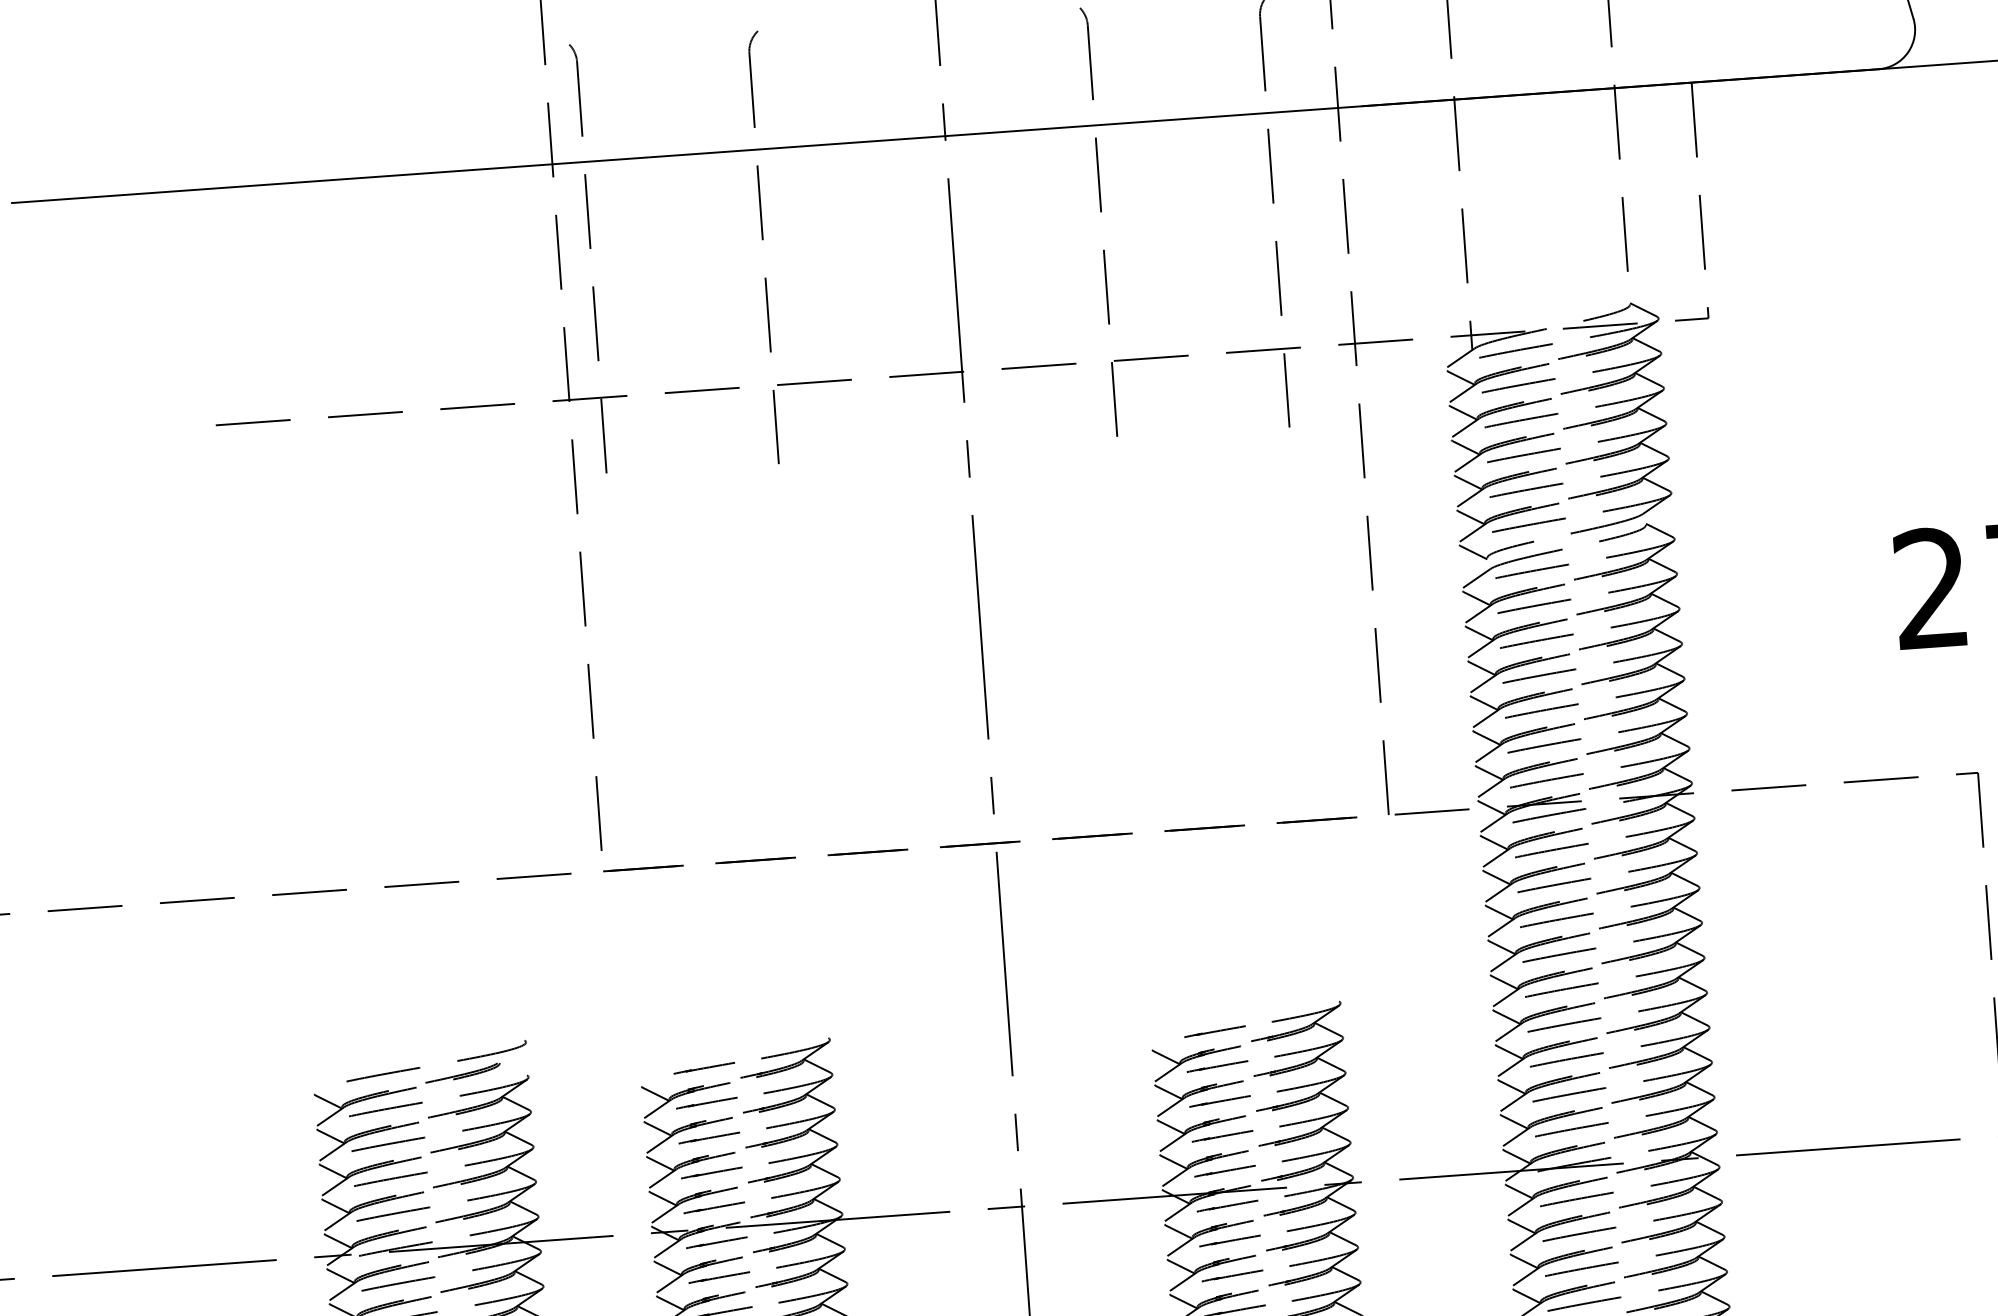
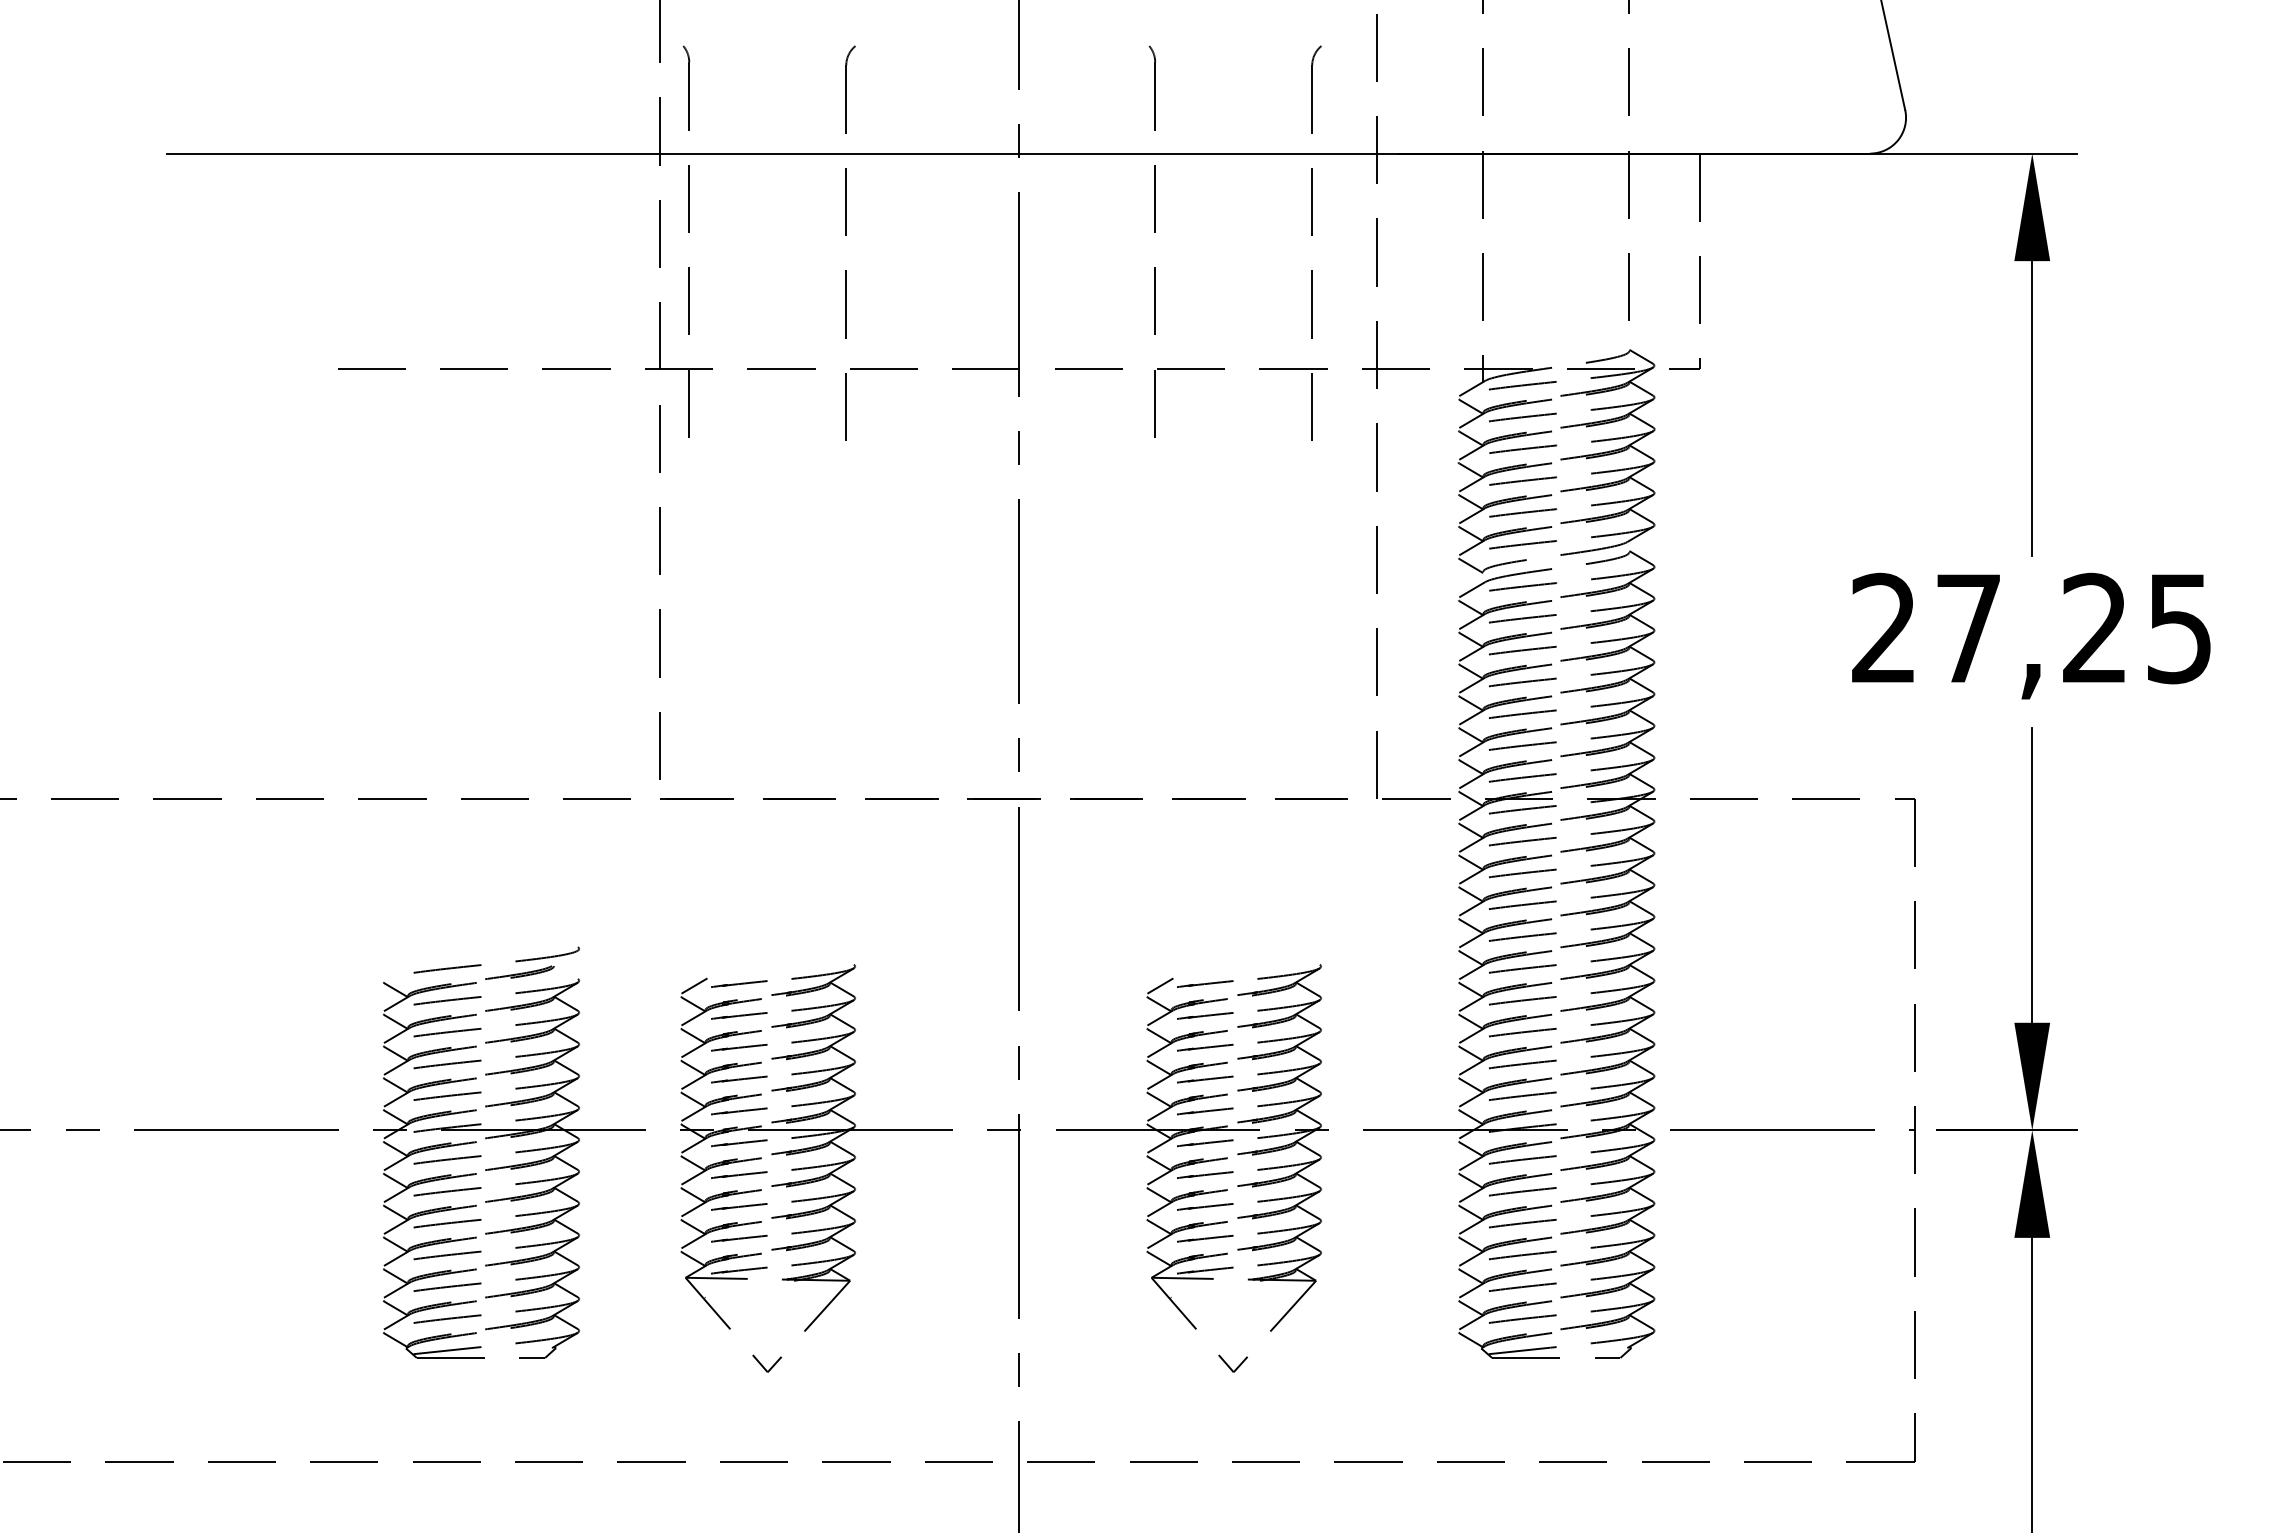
line: (1166, 1036) -> (1160, 985), added
line: (655, 1073) -> (694, 985), added

